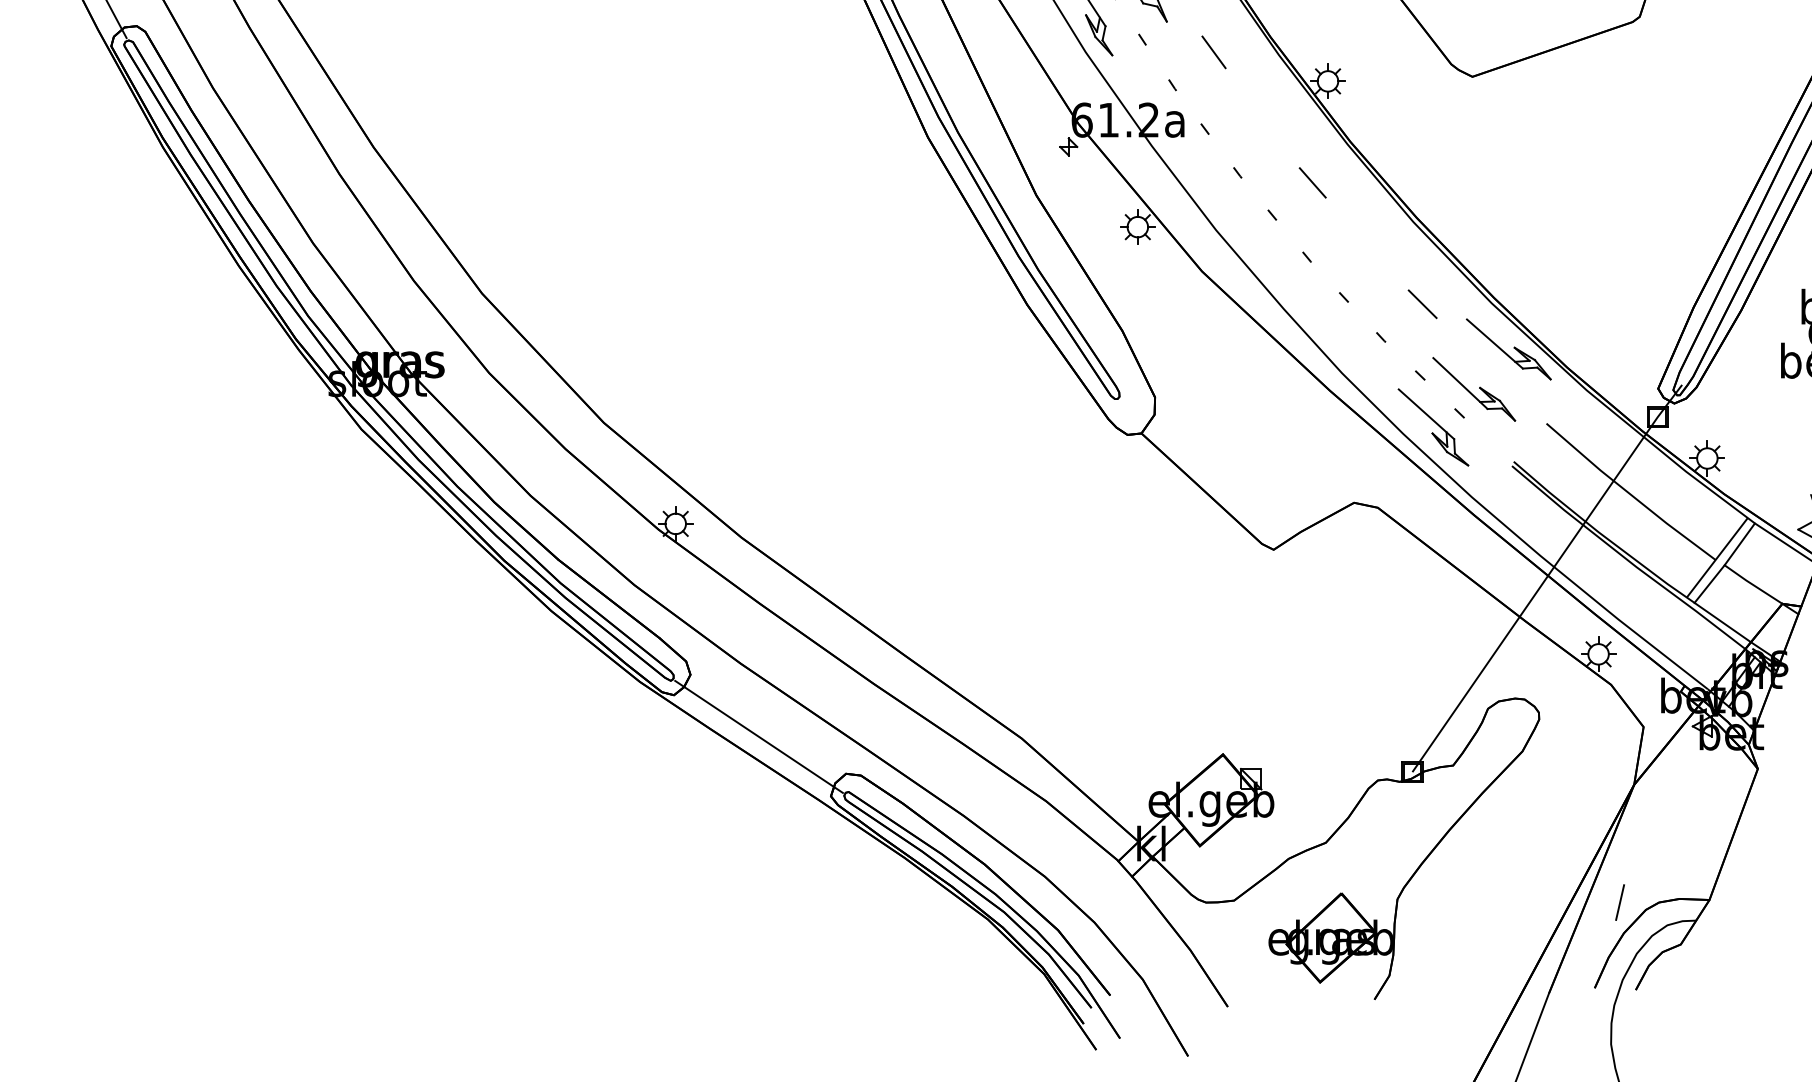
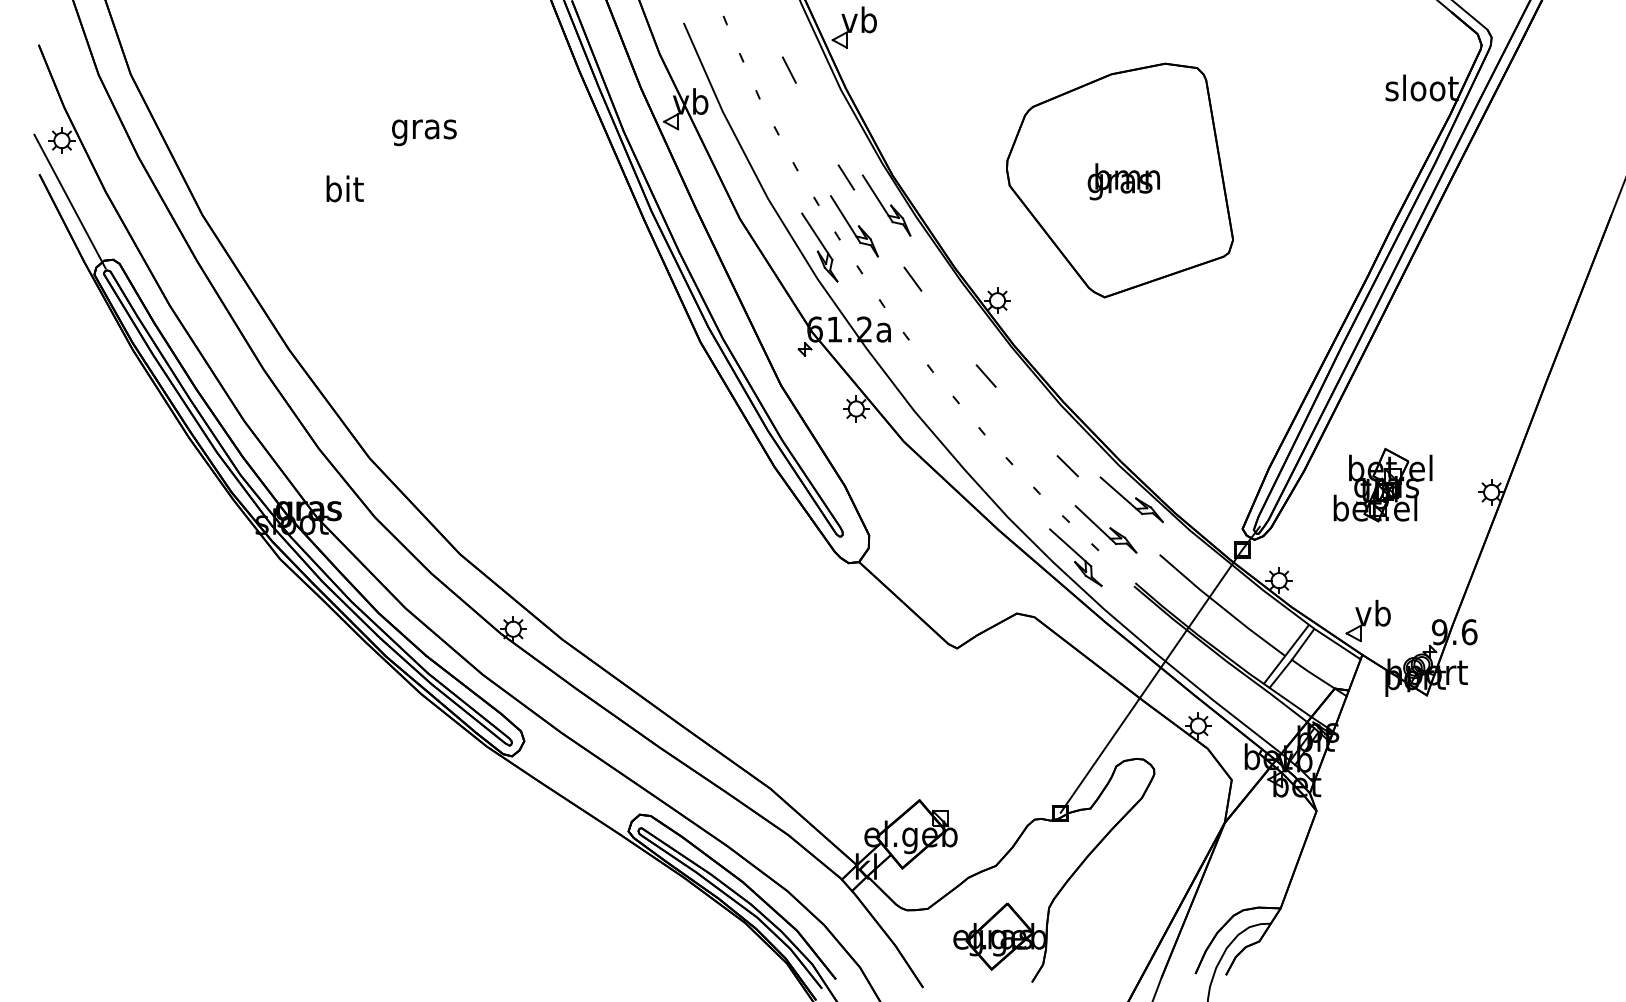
line: (758, 735) -> (574, 786), removed
line: (1620, 902) -> (1214, 910), removed

